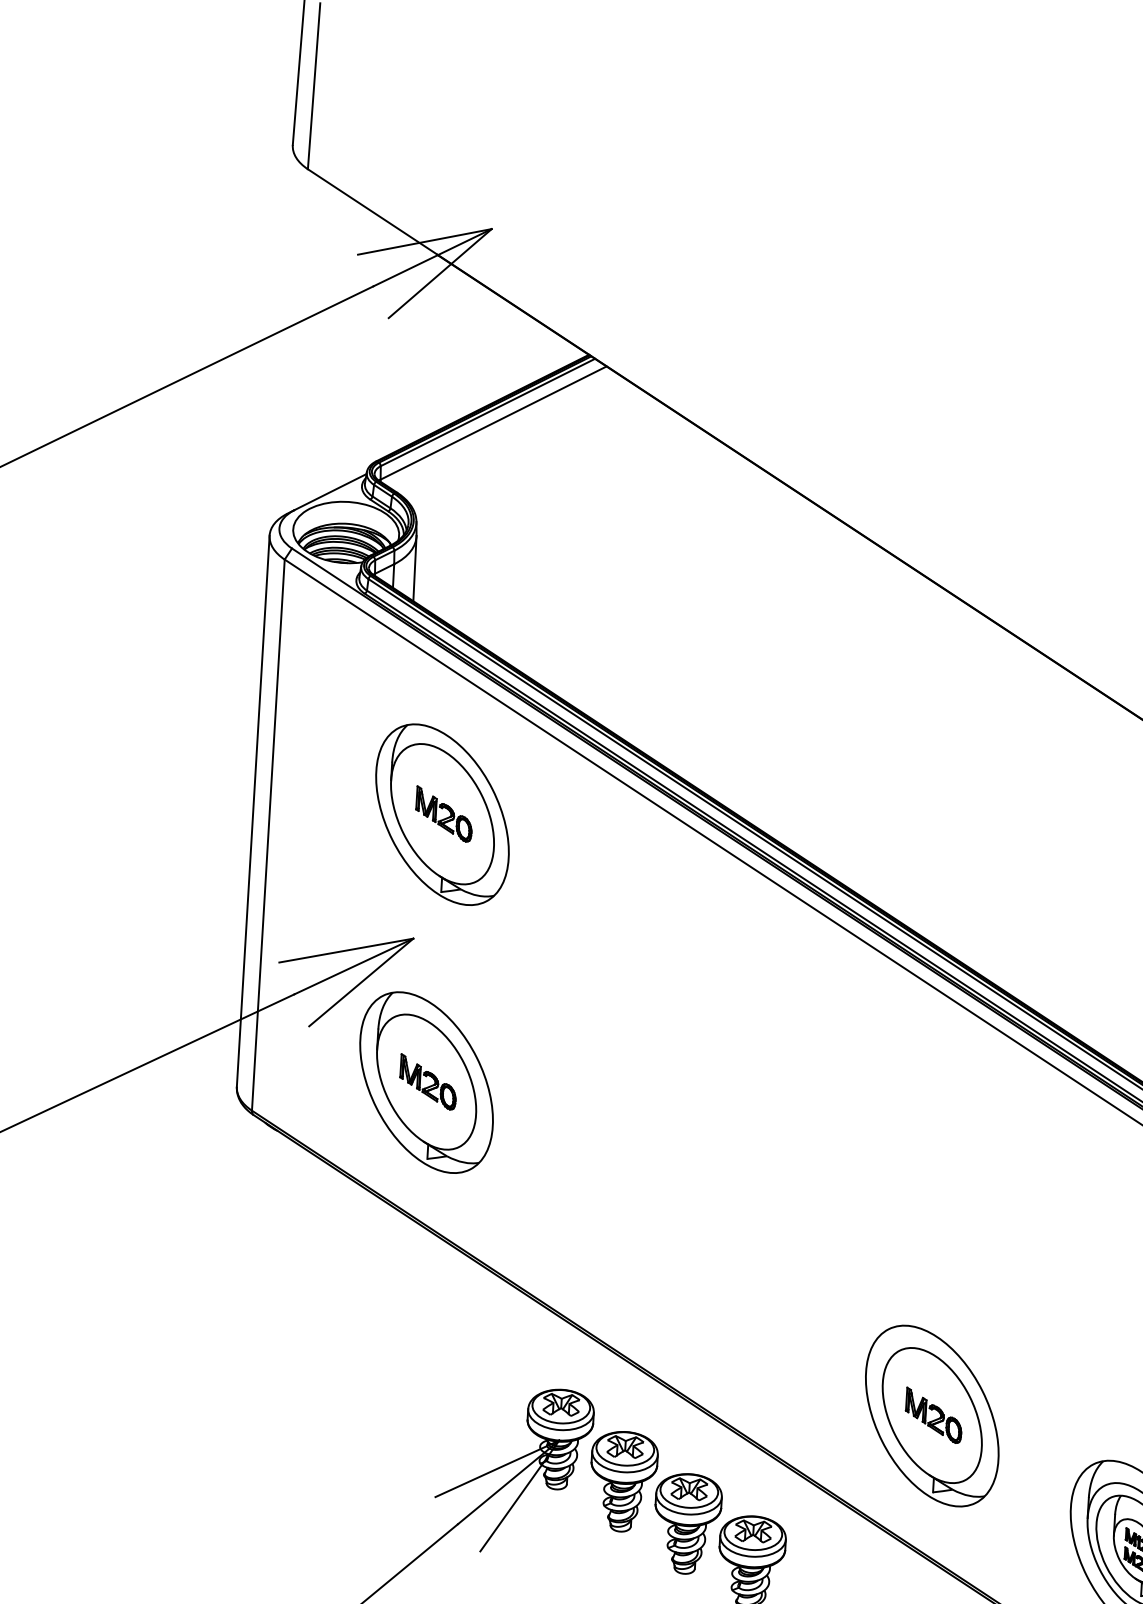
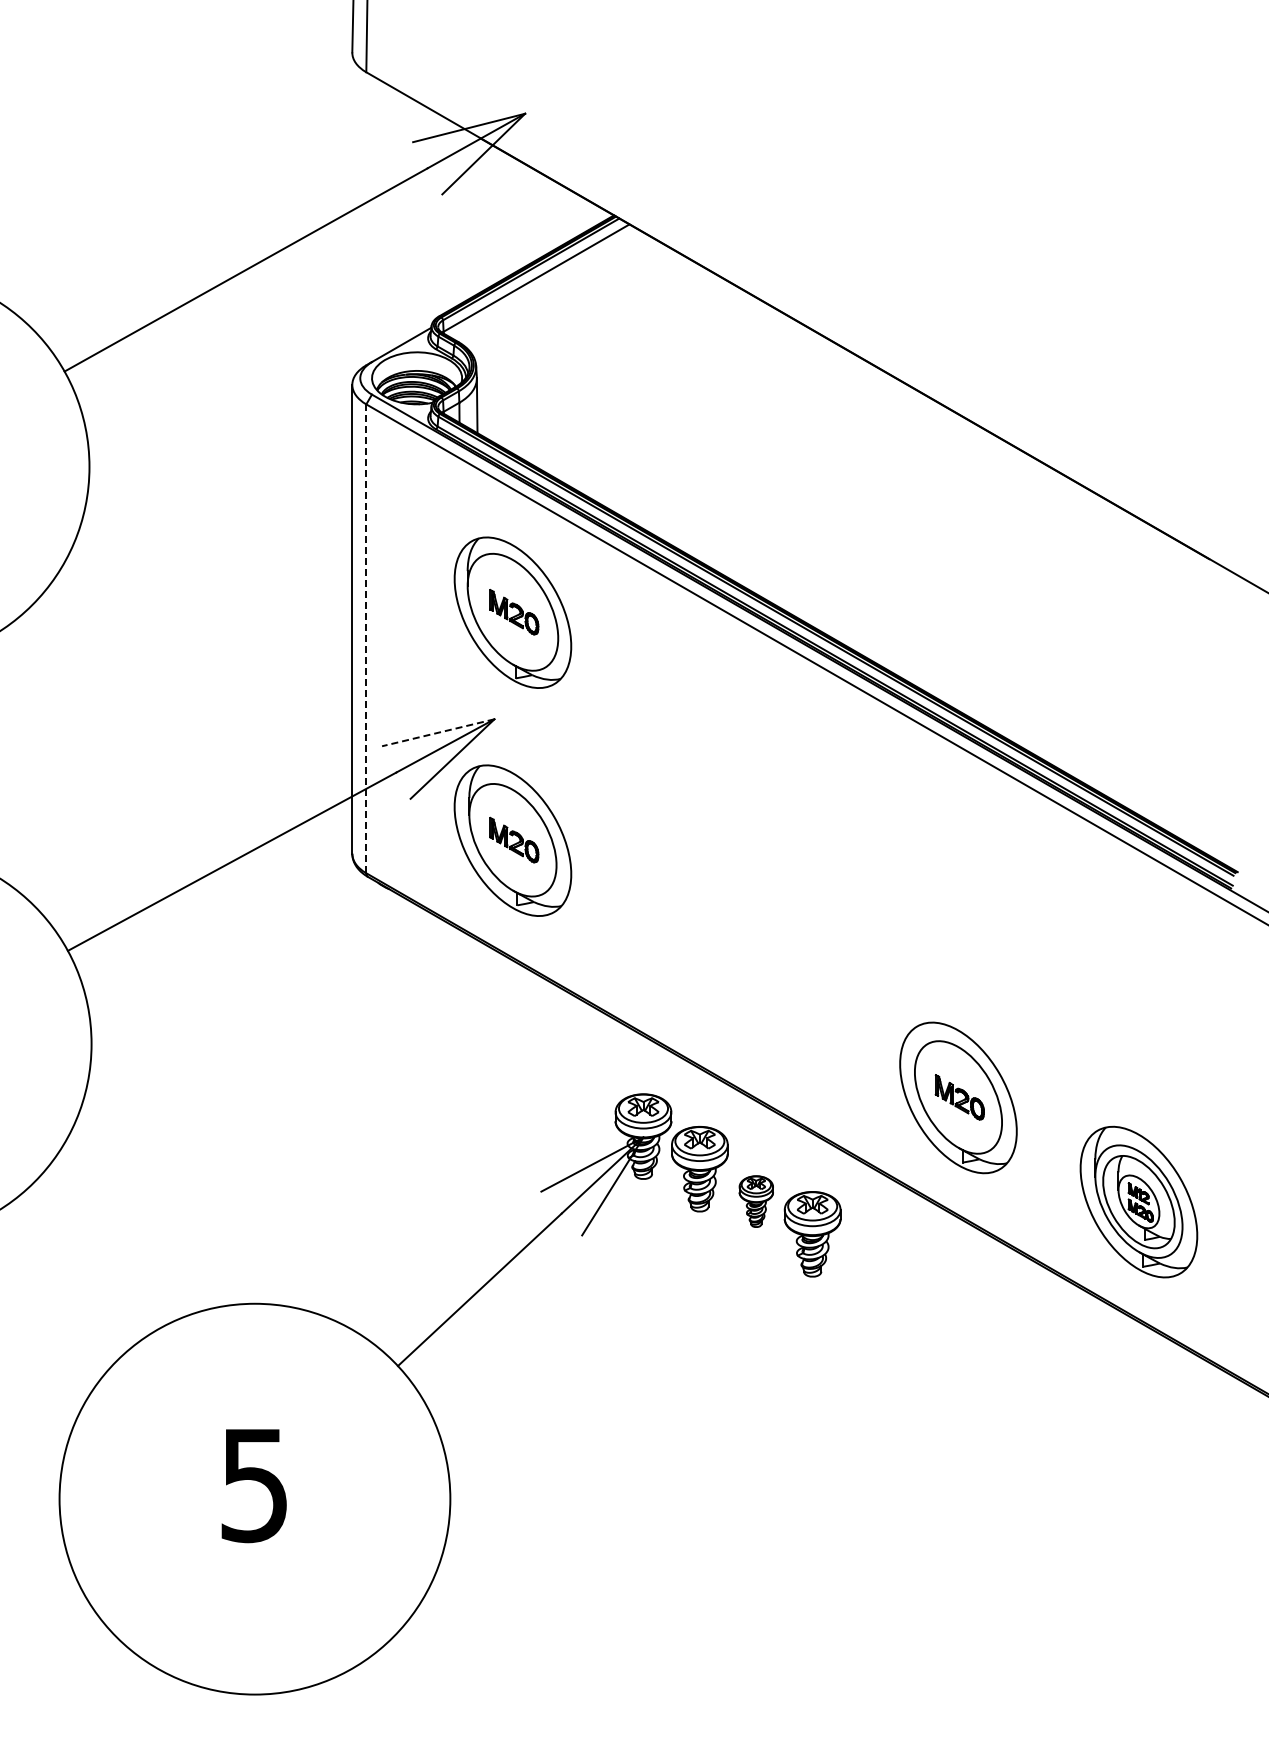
line: (268, 835) -> (366, 639), solid -> dashed
line: (346, 950) -> (438, 732), solid -> dashed
part: (687, 1523) -> (756, 1201), size x0.6

